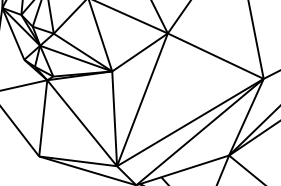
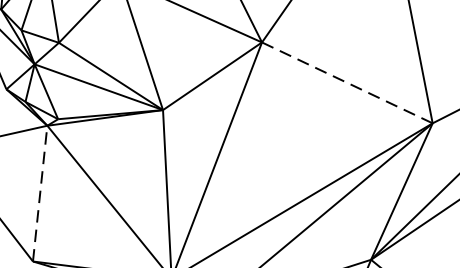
line: (215, 55) -> (346, 81), solid -> dashed
line: (43, 117) -> (40, 192), solid -> dashed

